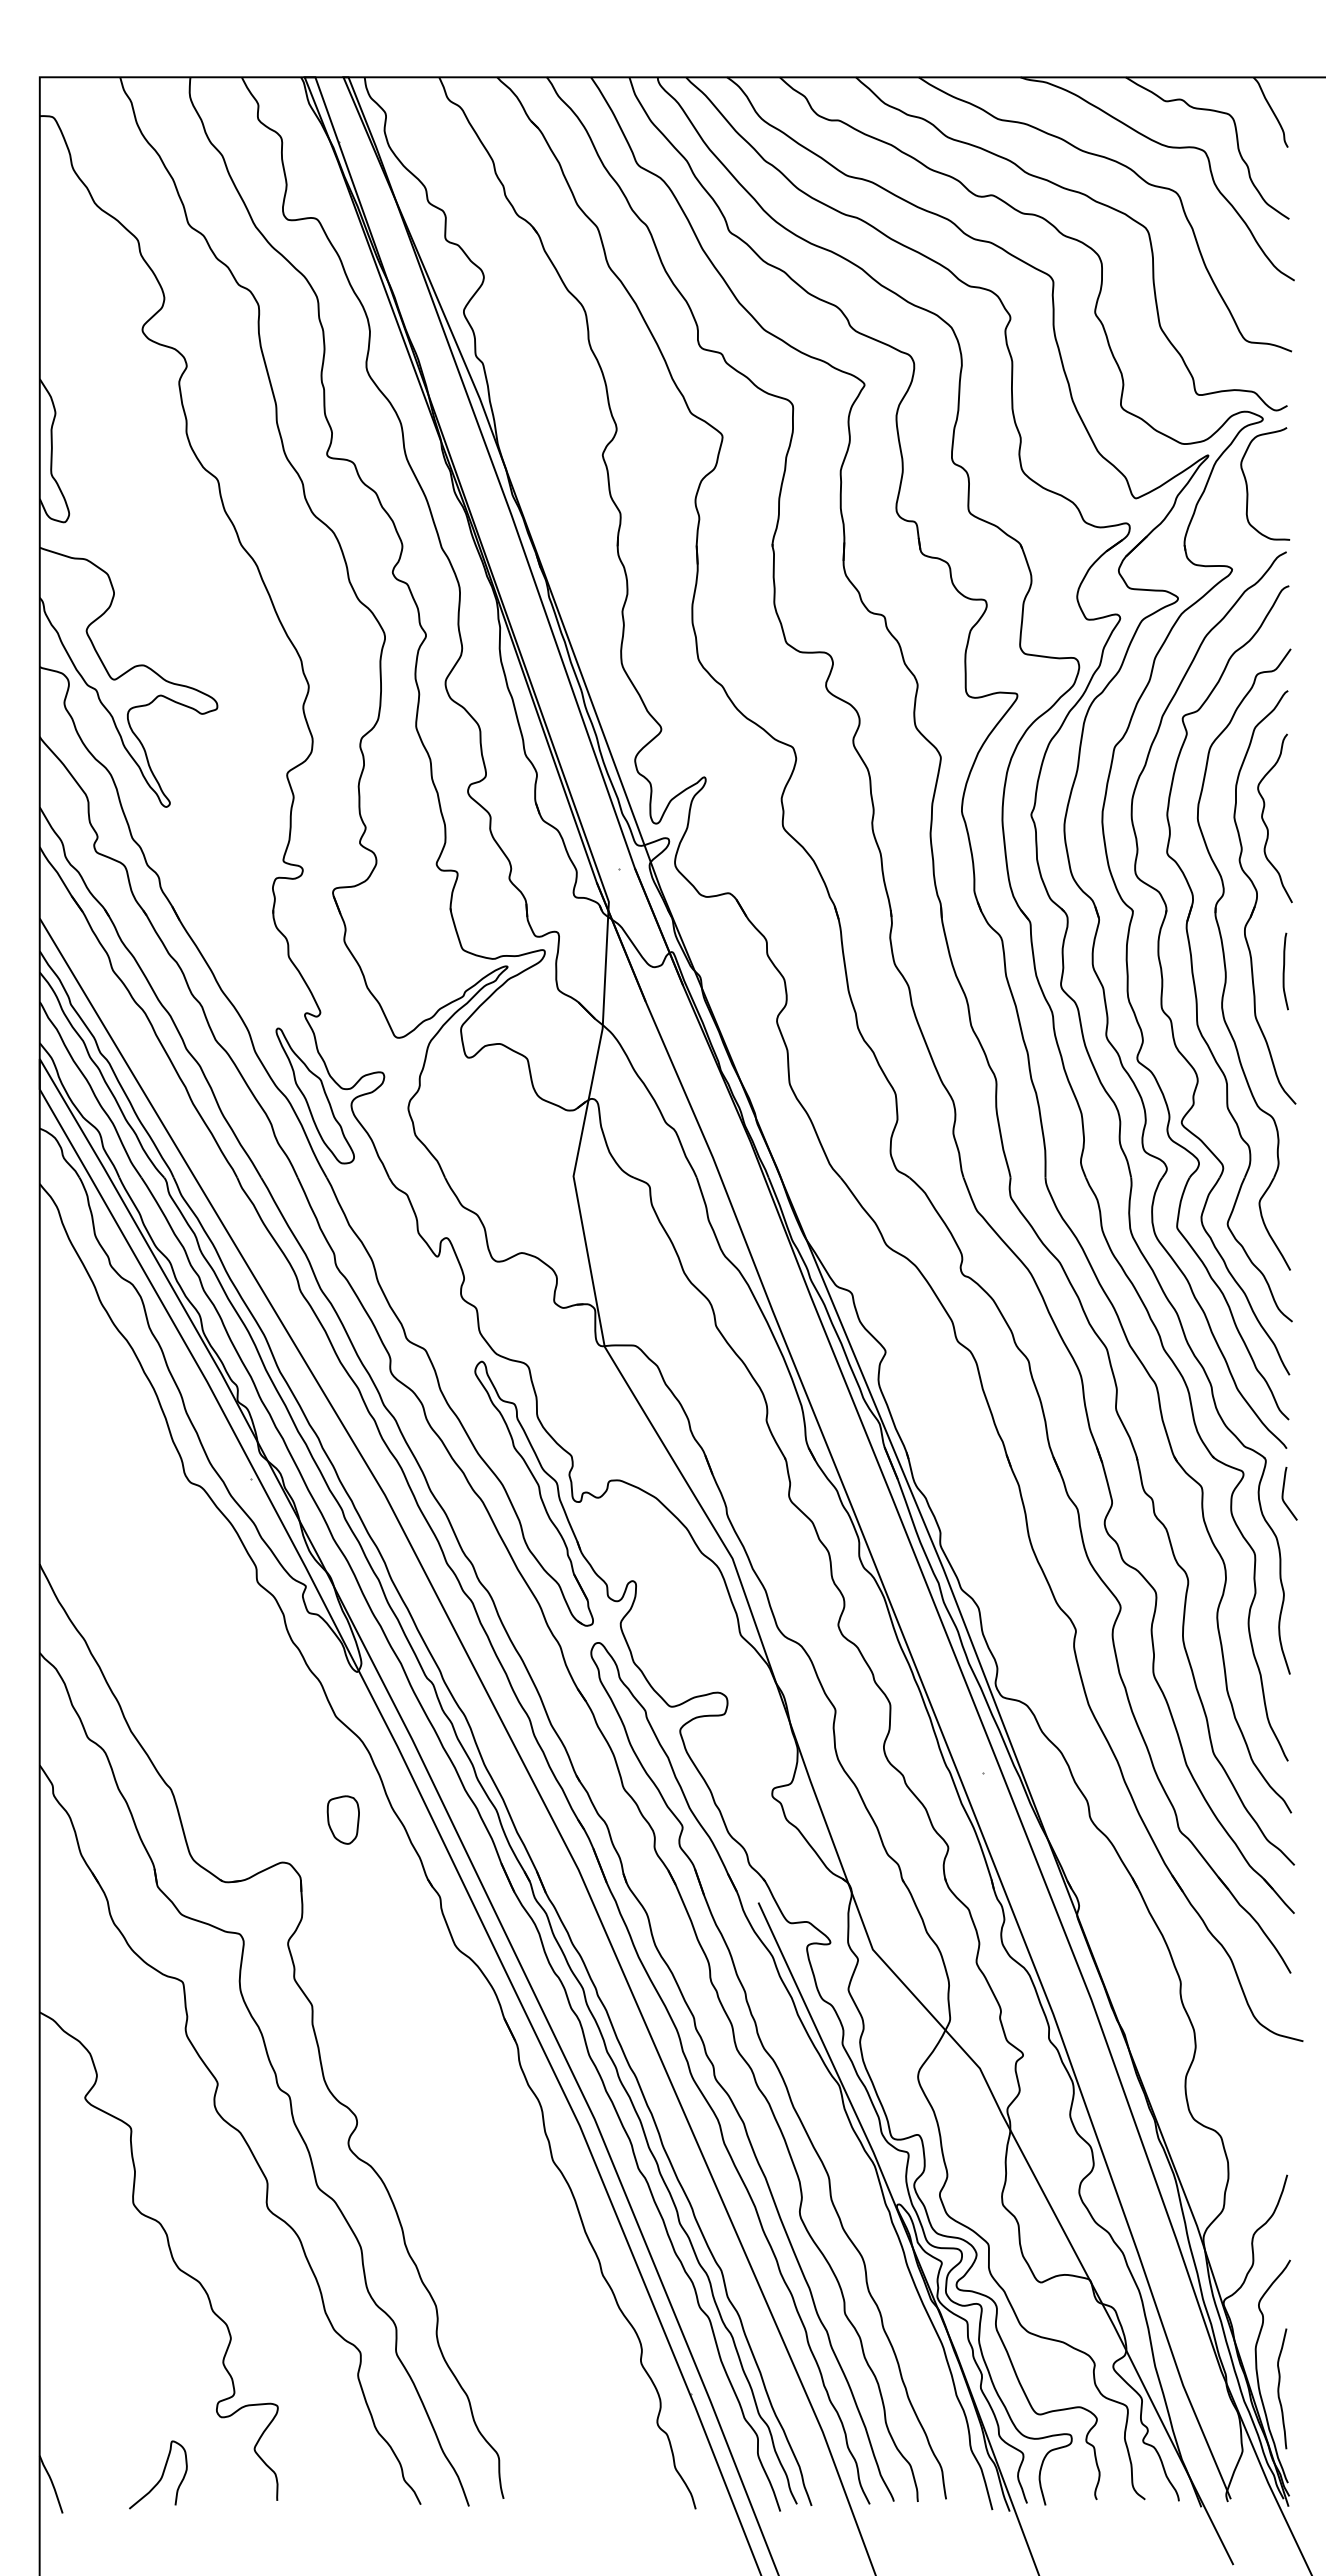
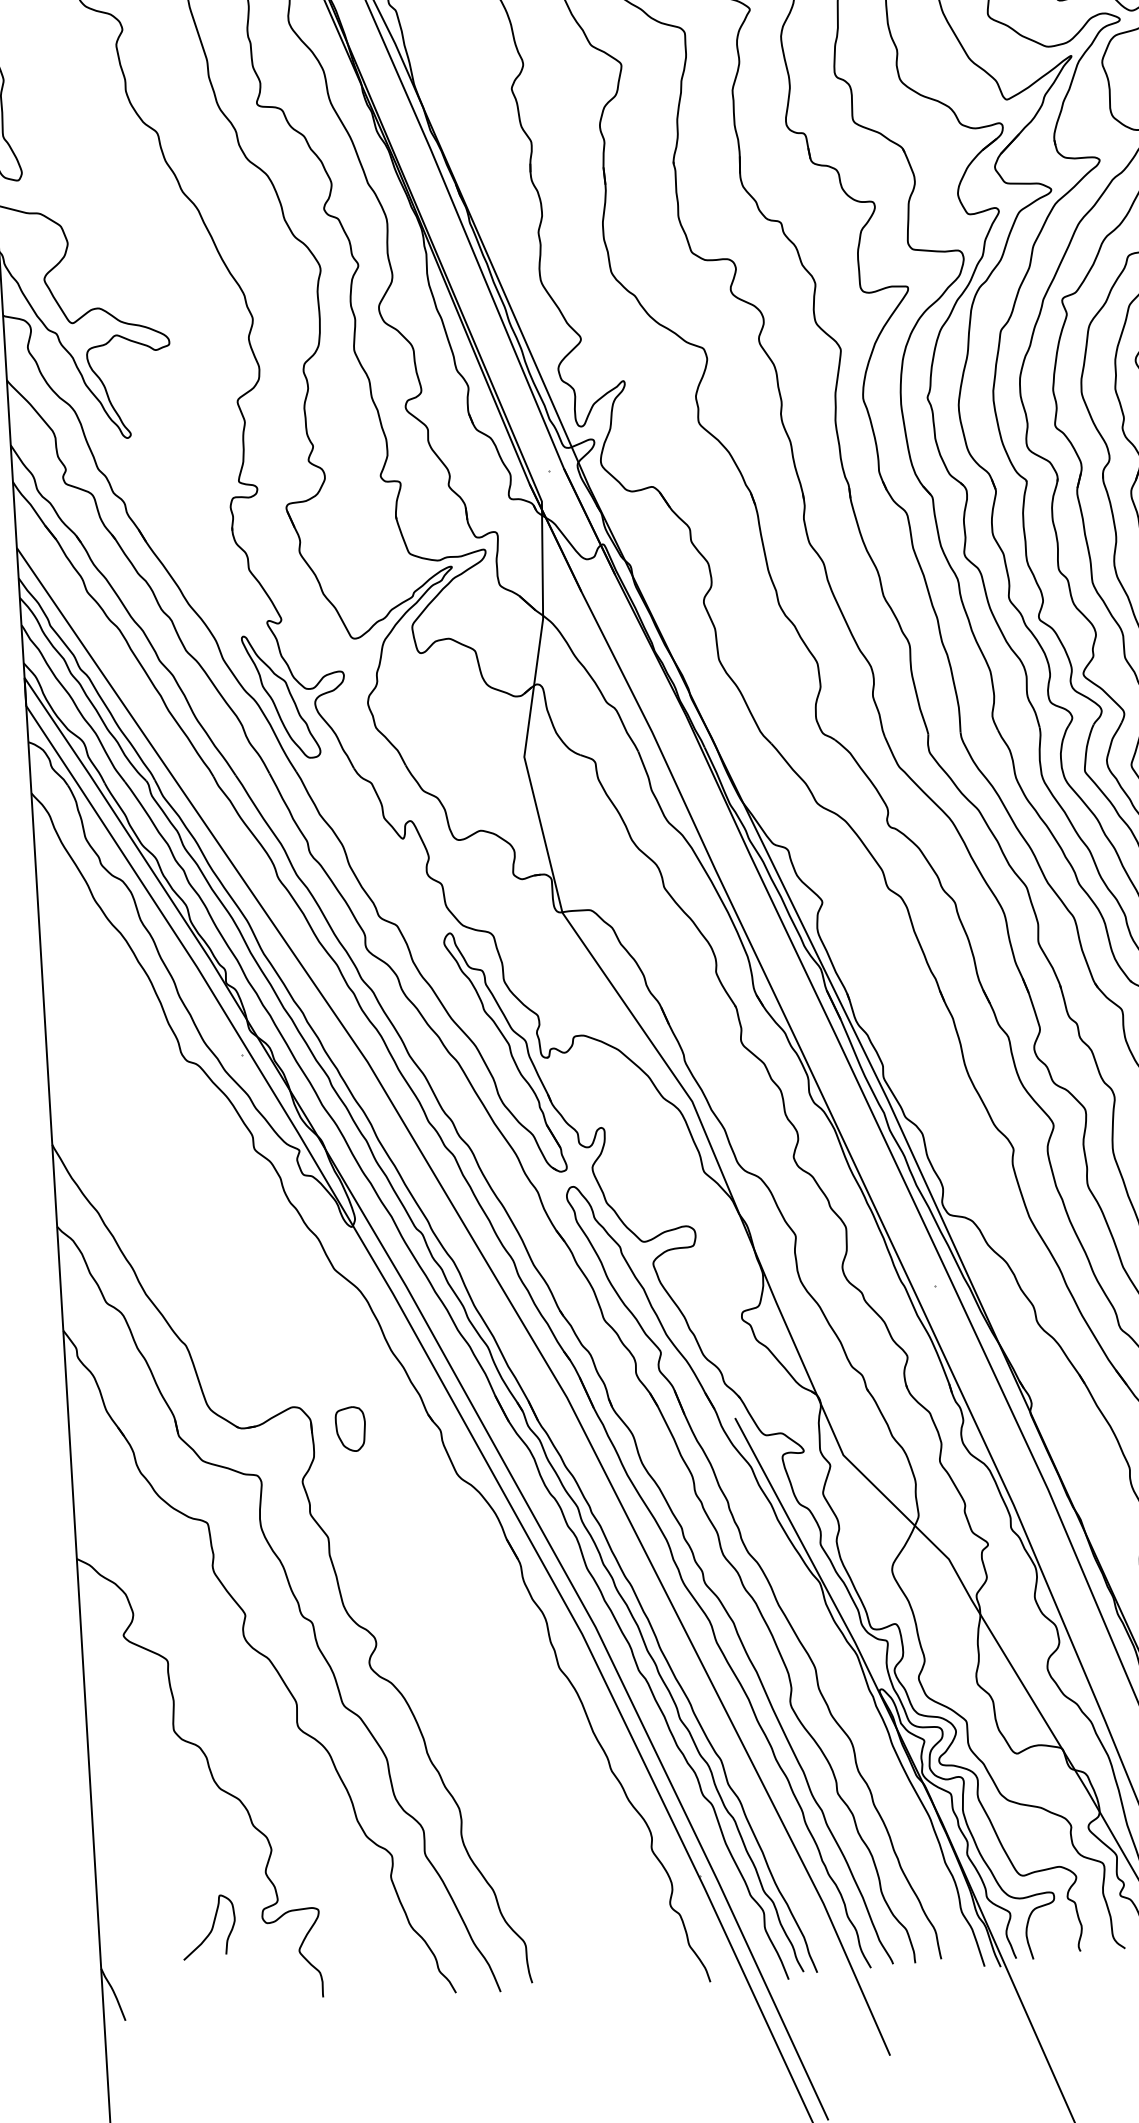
part: (342, 1819) -> (349, 1428), moved
curve: (161, 2475) -> (211, 1927), moved

